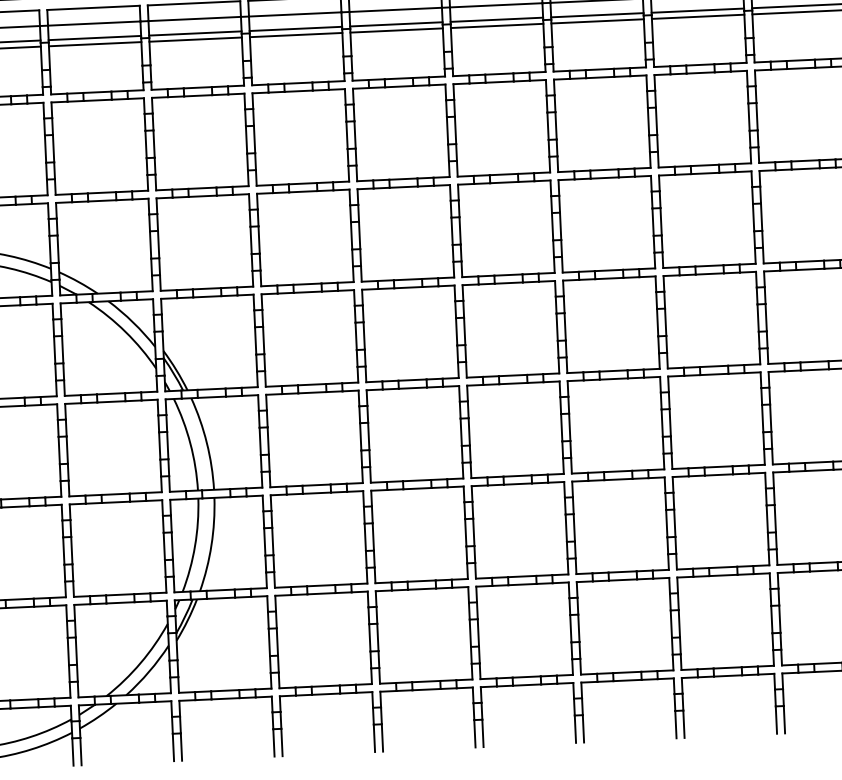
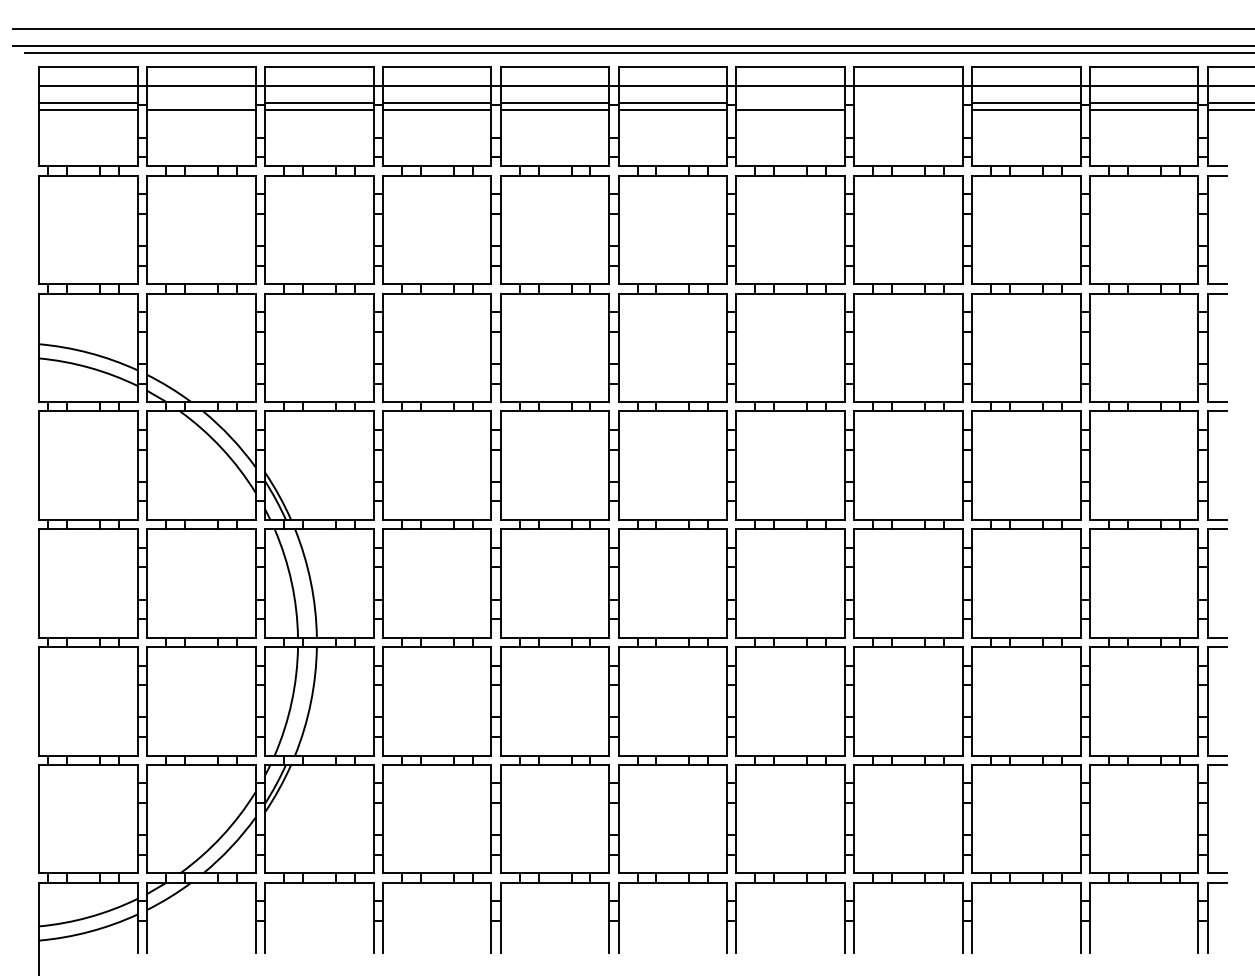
line: (697, 10) -> (908, 102), removed
line: (597, 15) -> (790, 102), removed
line: (698, 16) -> (908, 109), removed
line: (94, 37) -> (201, 102), removed

